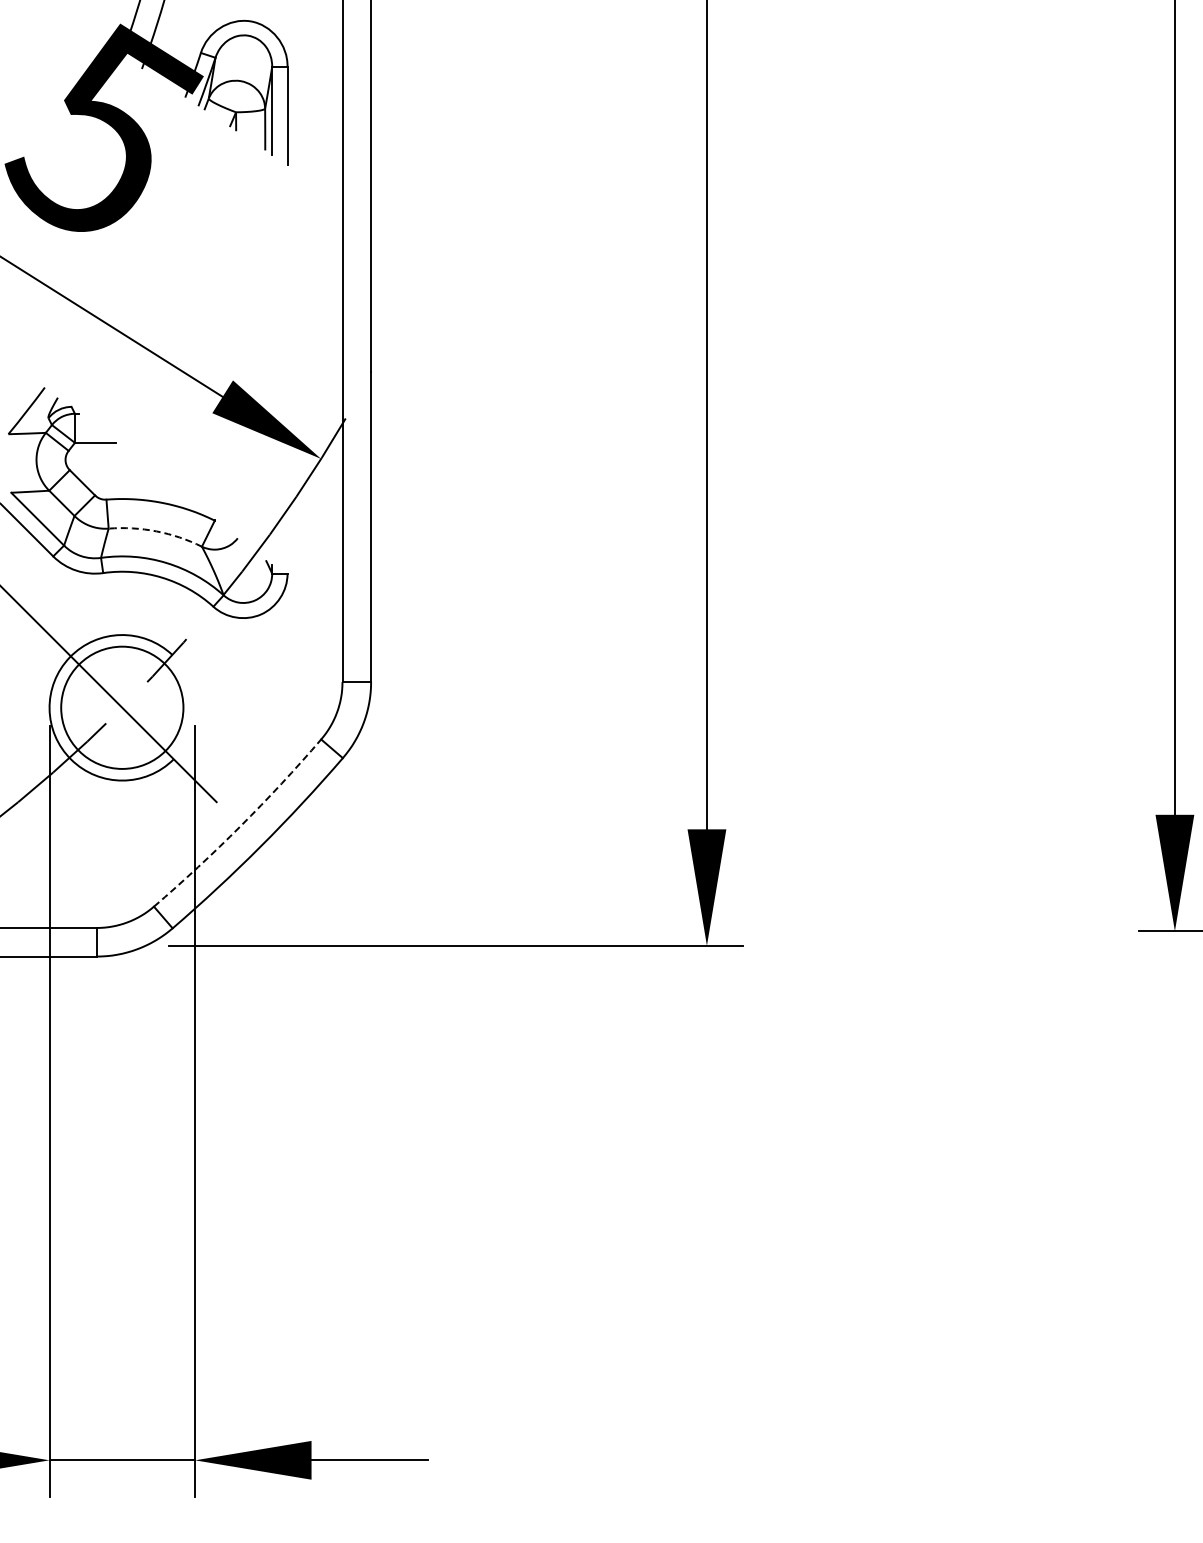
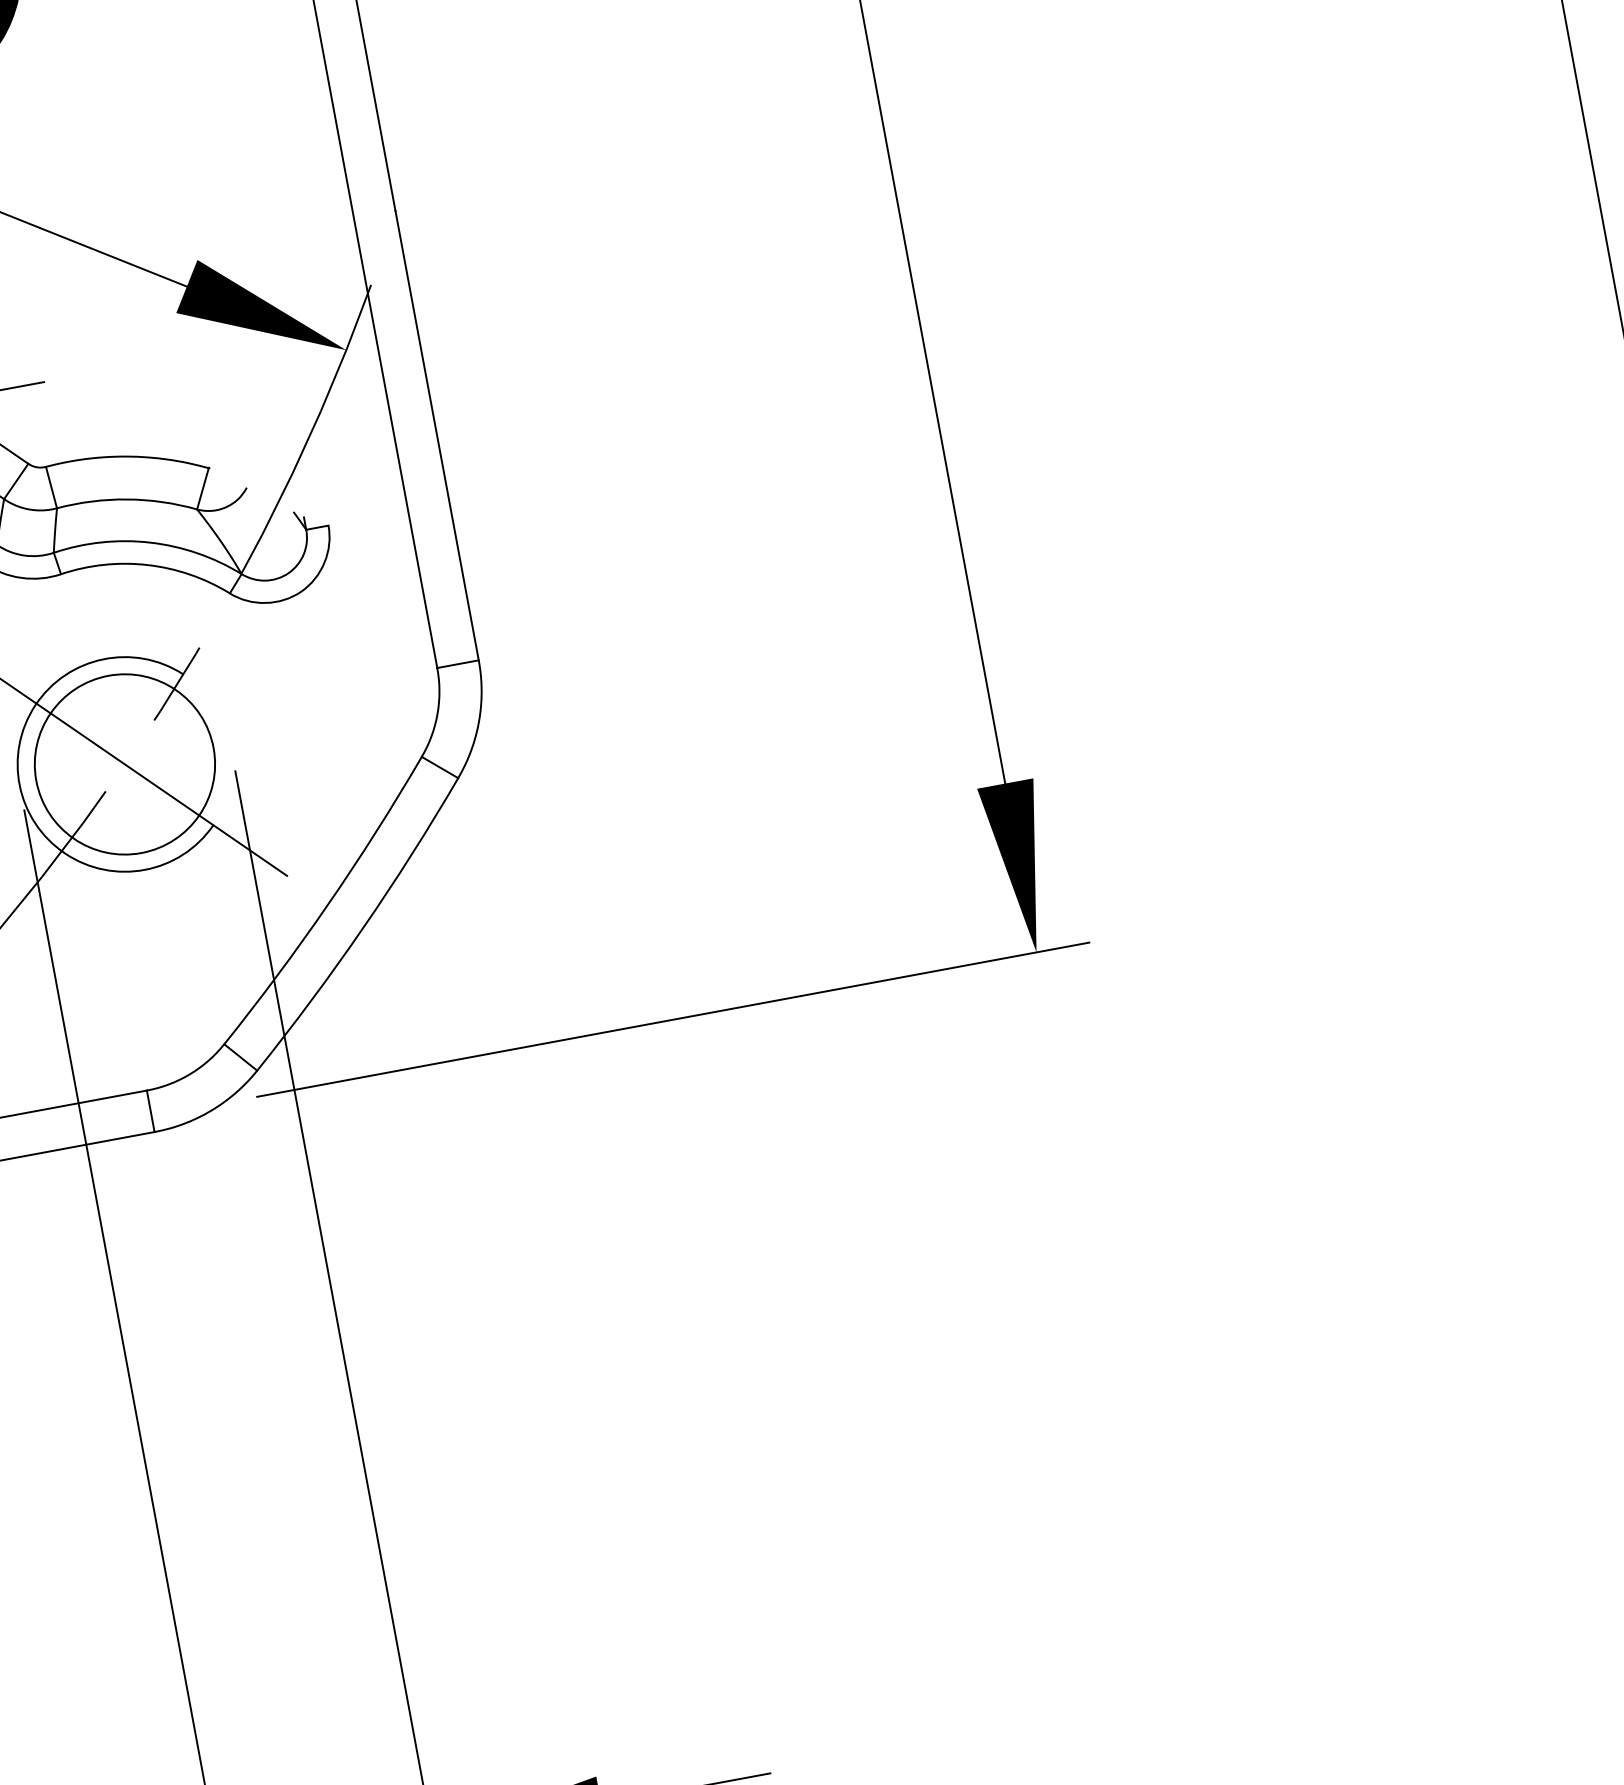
arc: (156, 531) -> (127, 499), dashed -> solid
arc: (240, 826) -> (328, 904), dashed -> solid

